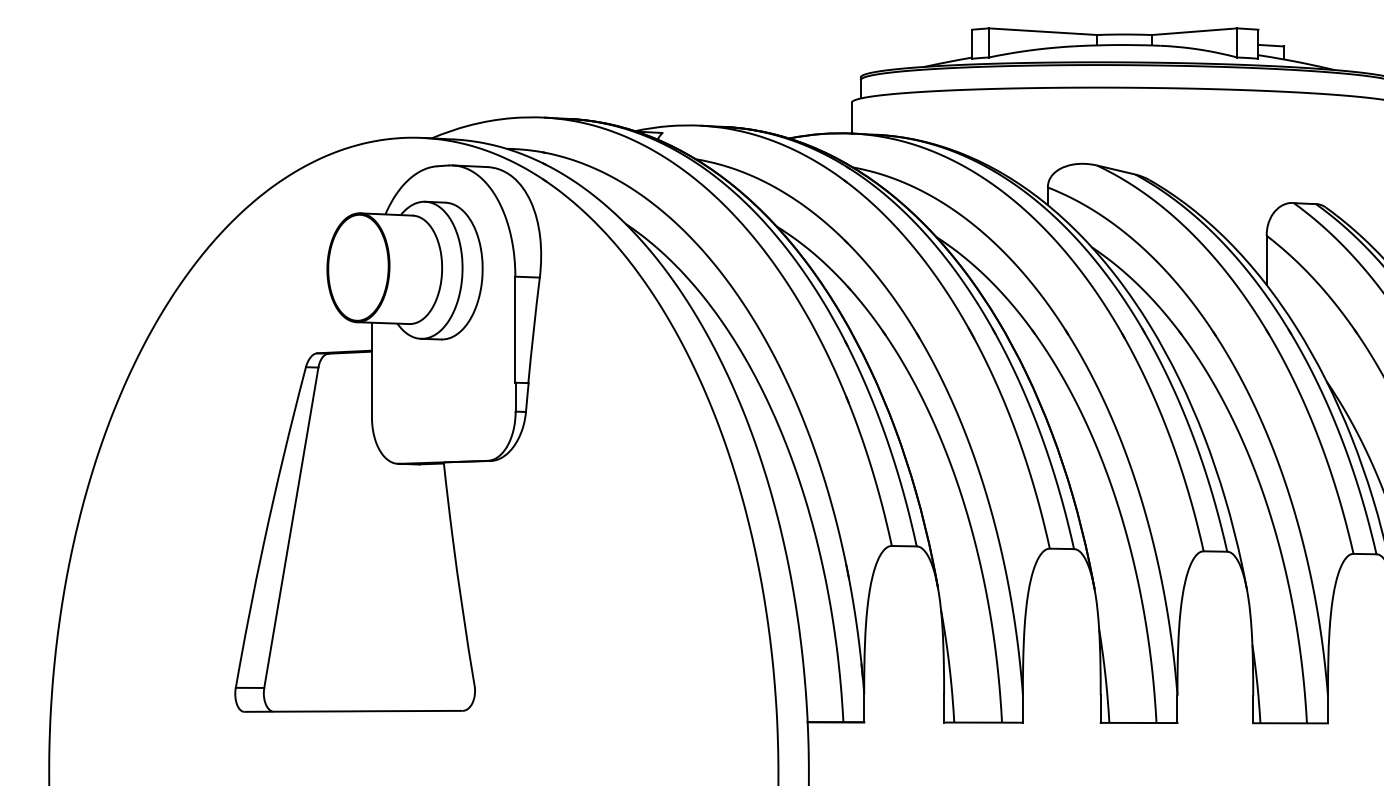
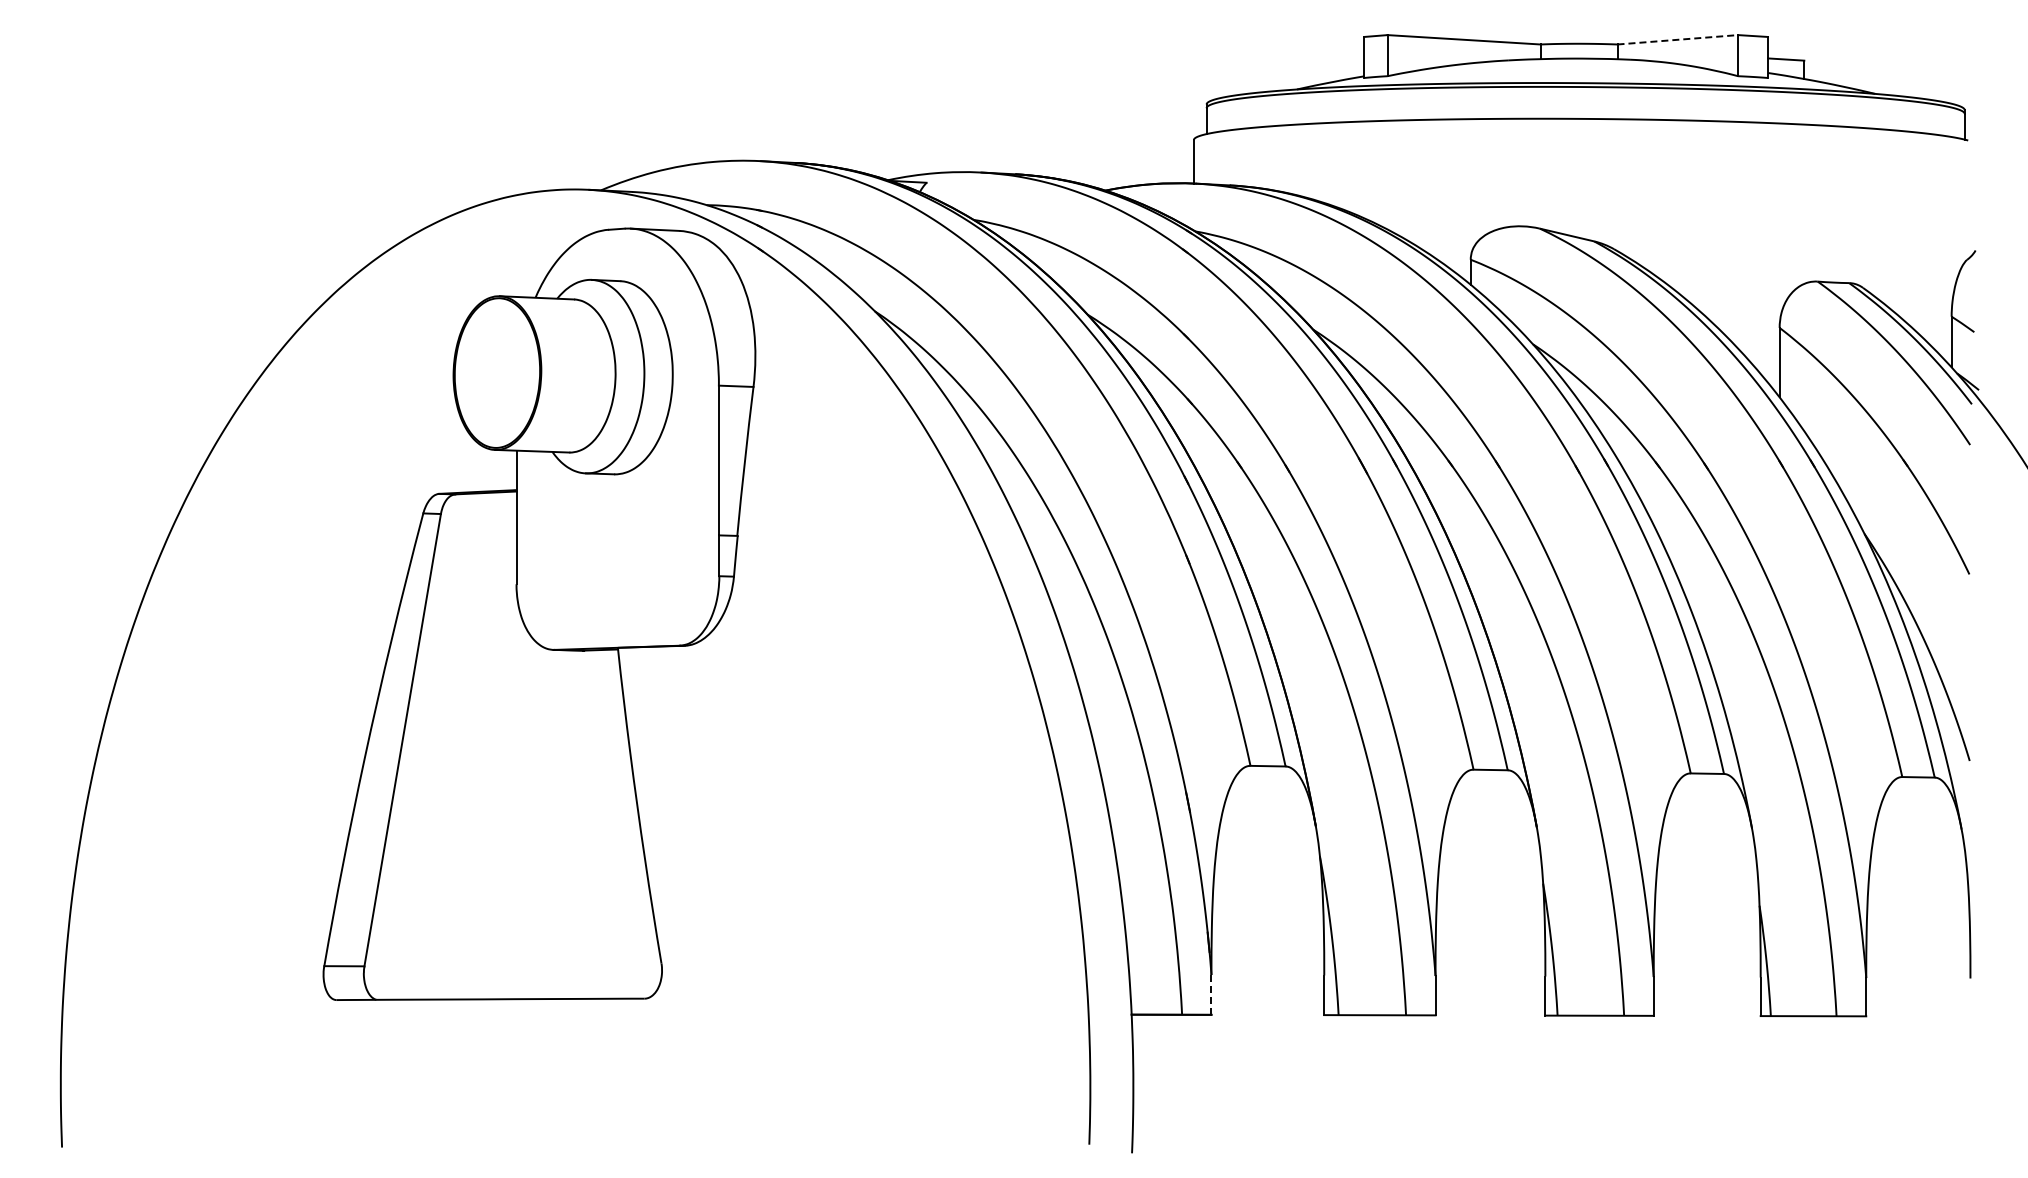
line: (1194, 31) -> (1677, 39), solid -> dashed
line: (864, 707) -> (1211, 994), solid -> dashed

